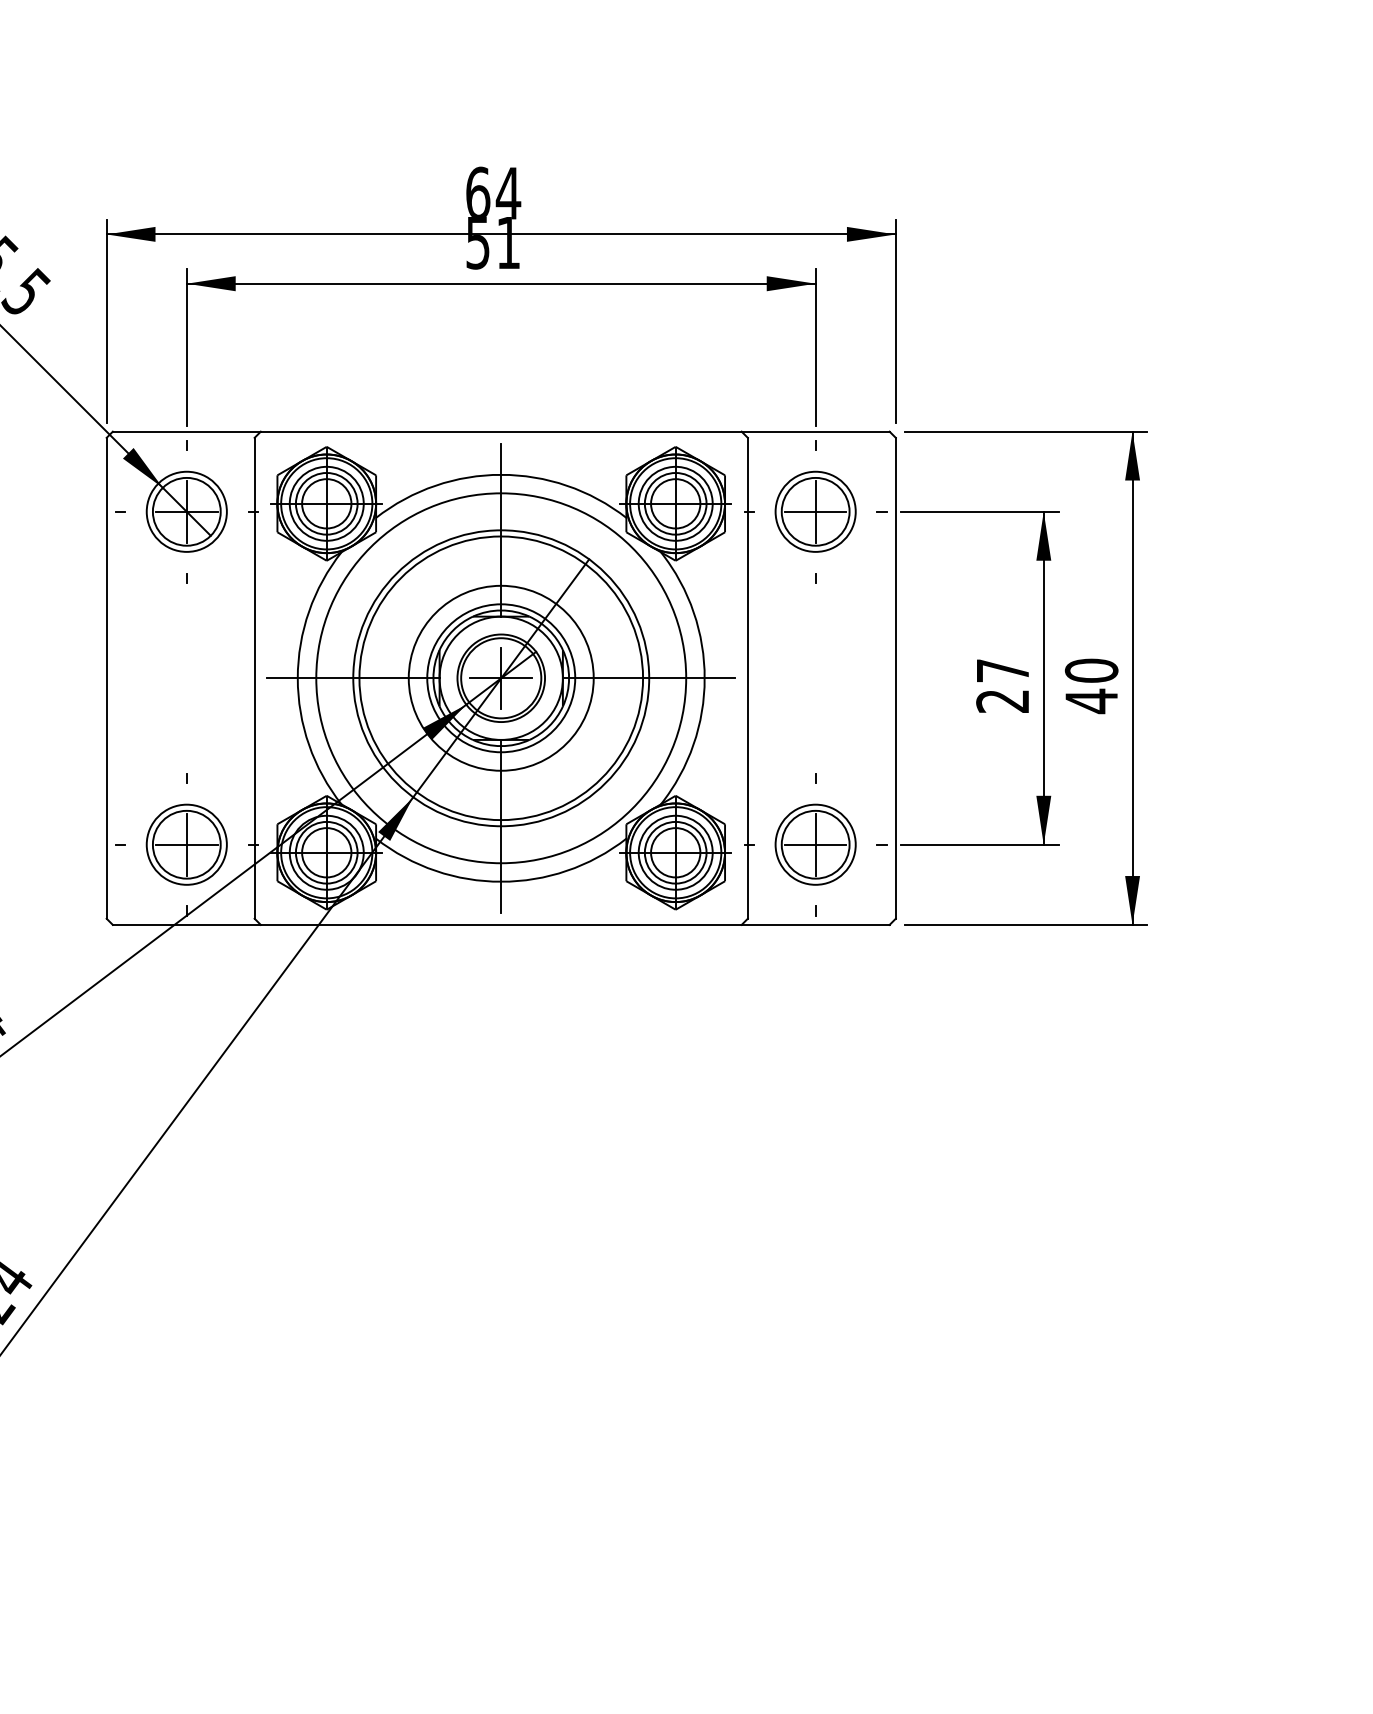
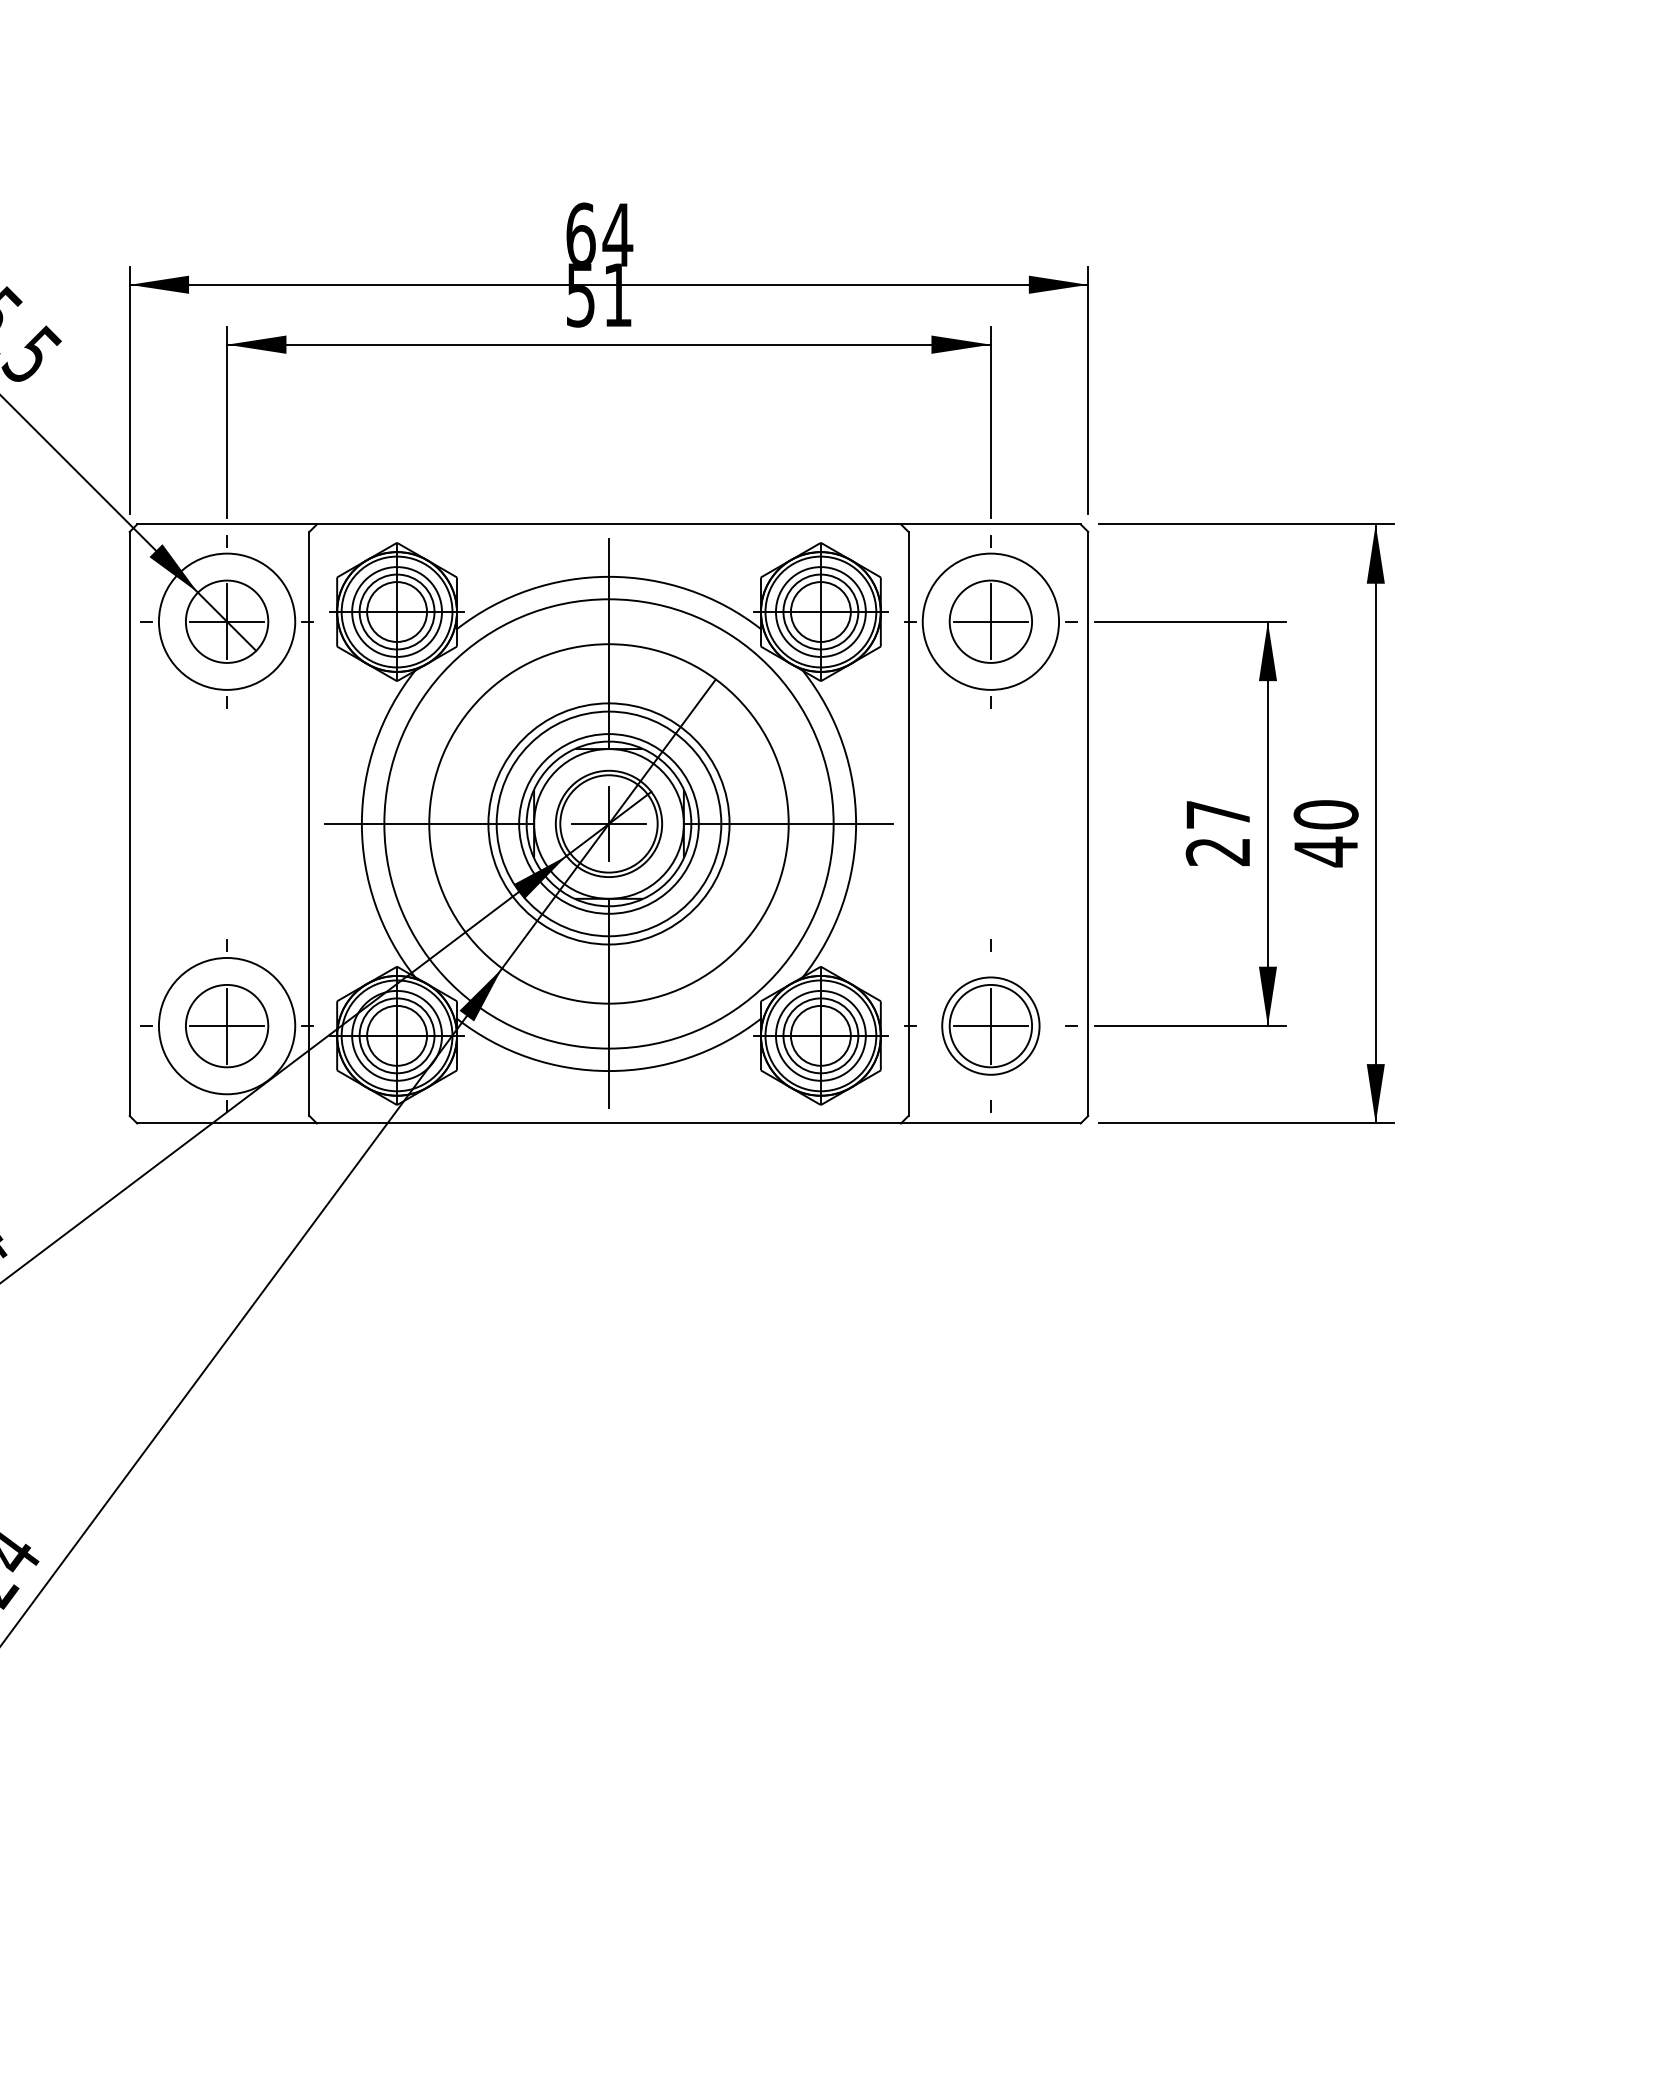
circle: (186, 511) -> (226, 621), size x1.4
circle: (815, 511) -> (990, 621), size x1.4
circle: (501, 678) -> (609, 824), size x0.7
circle: (186, 844) -> (226, 1025), size x1.4

